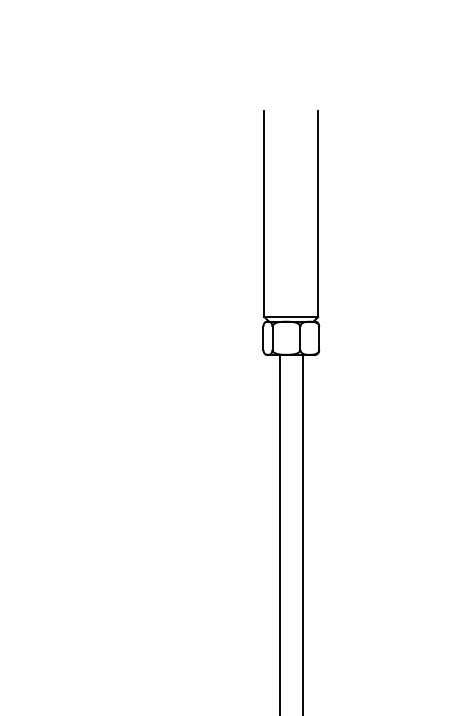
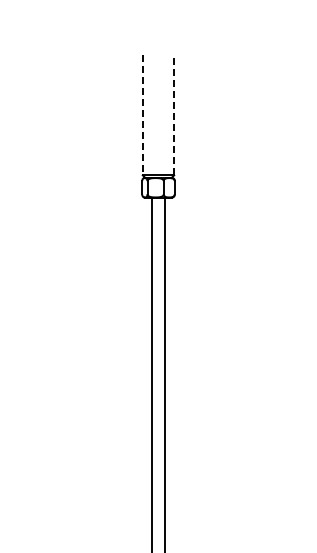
line: (318, 212) -> (174, 114), solid -> dashed
line: (263, 214) -> (142, 115), solid -> dashed

